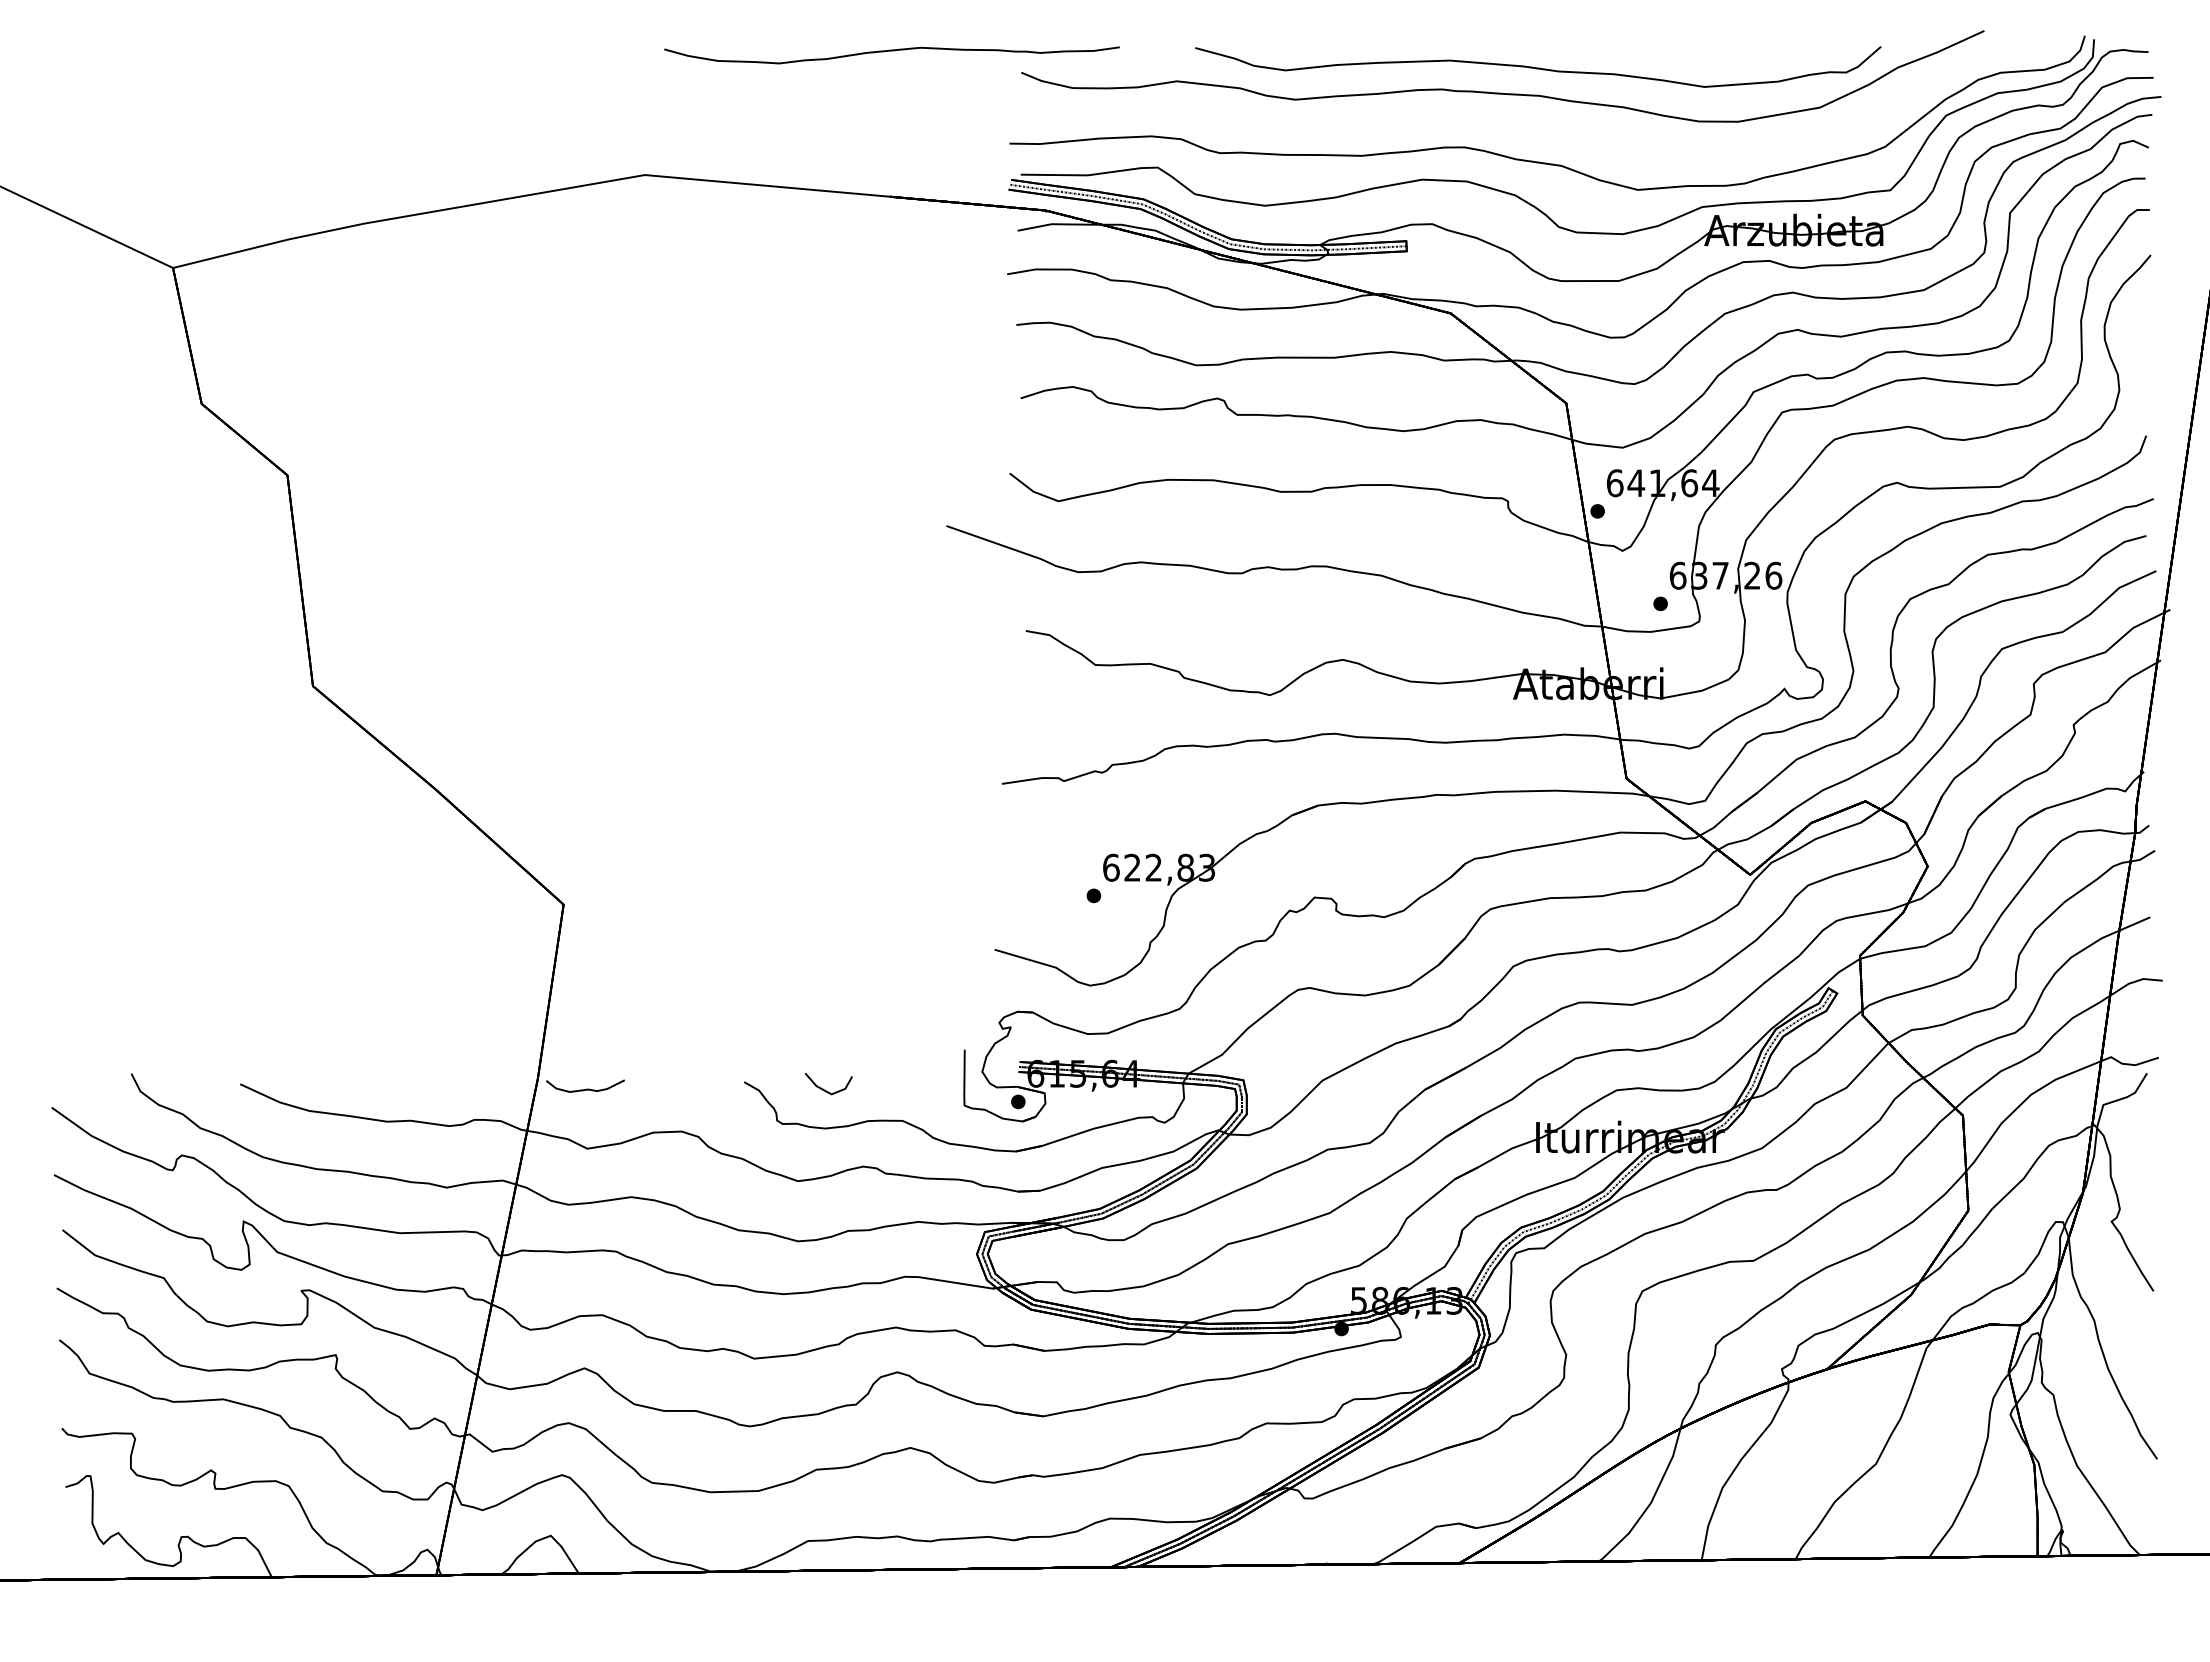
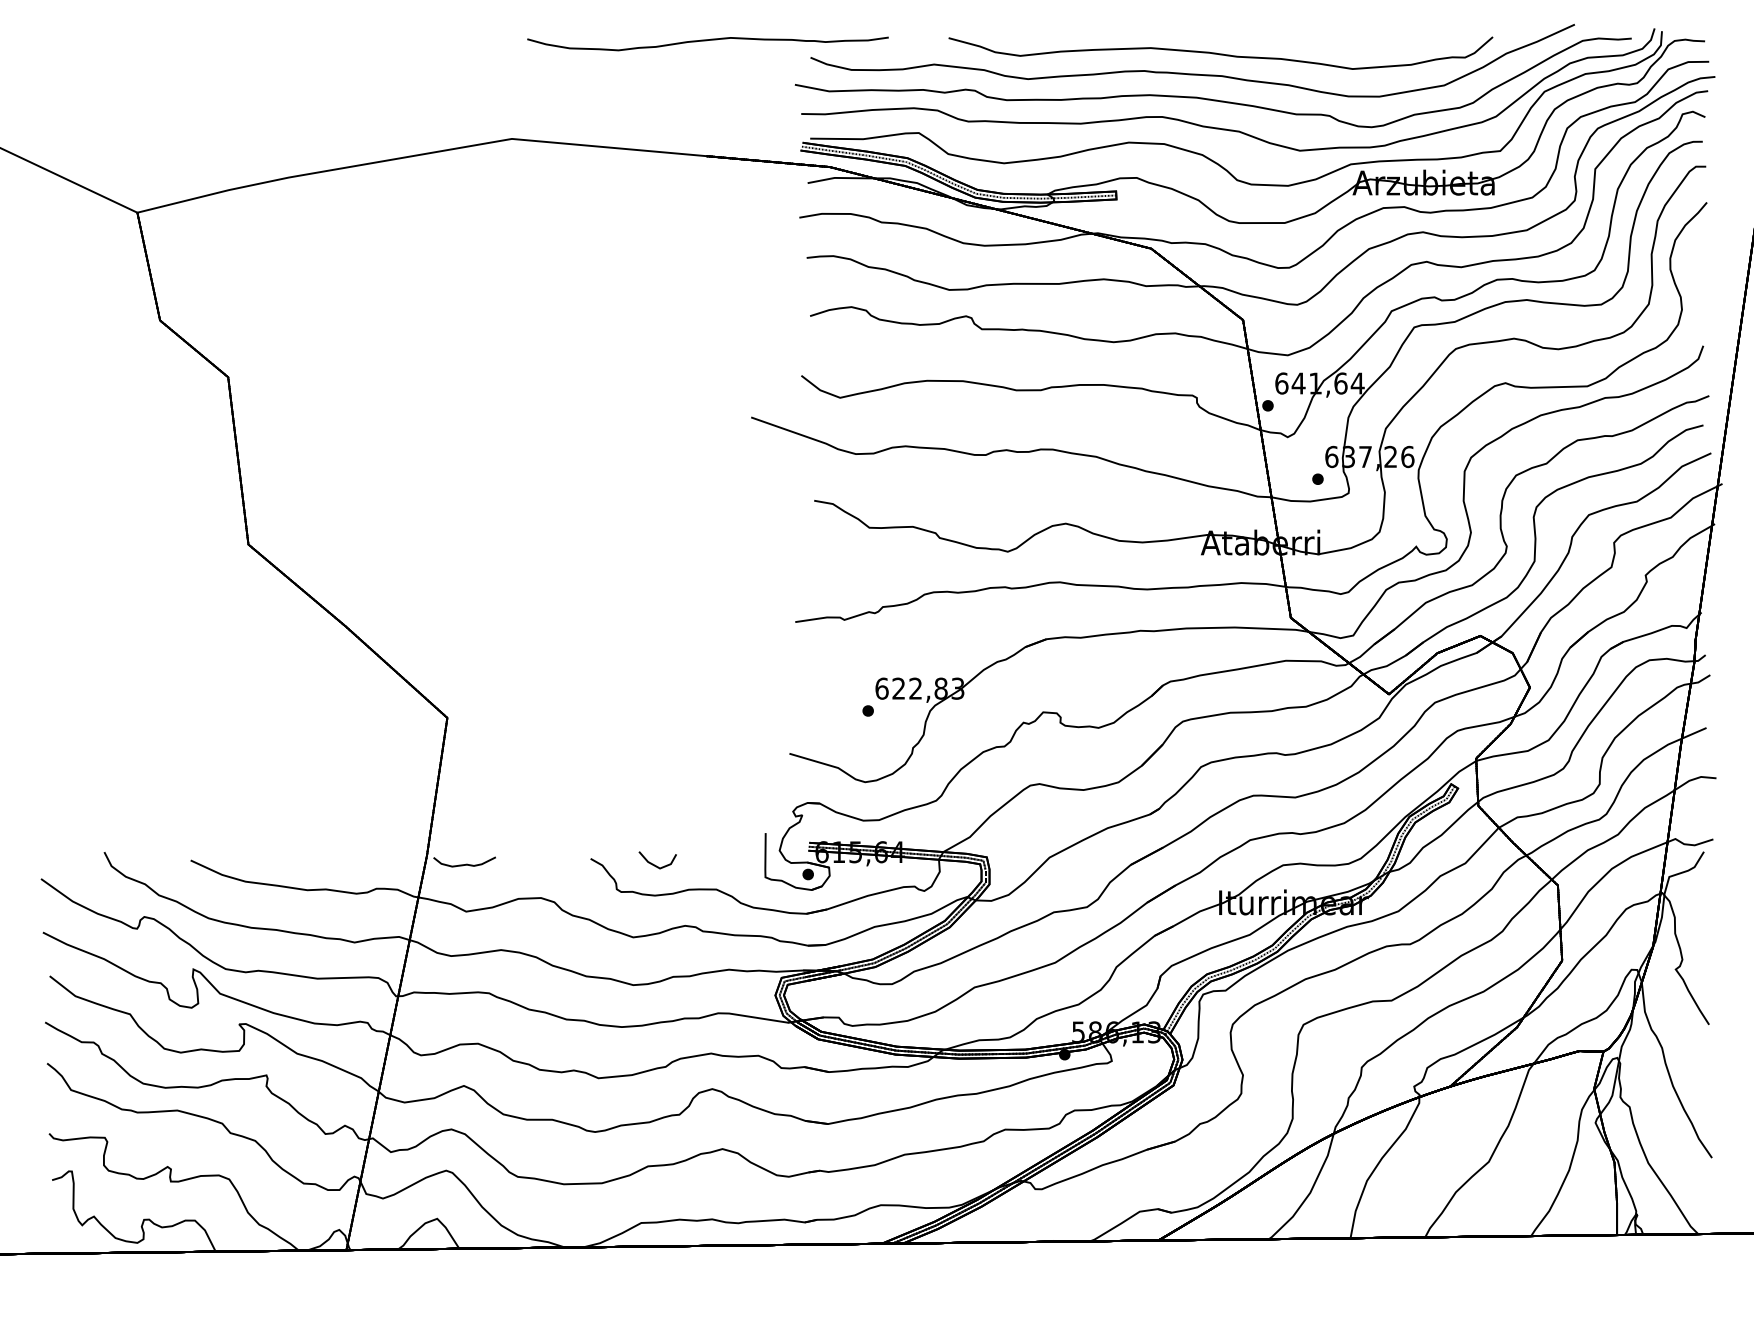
part: (1525, 124) -> (1210, 98), added

